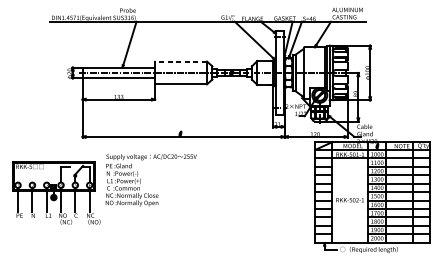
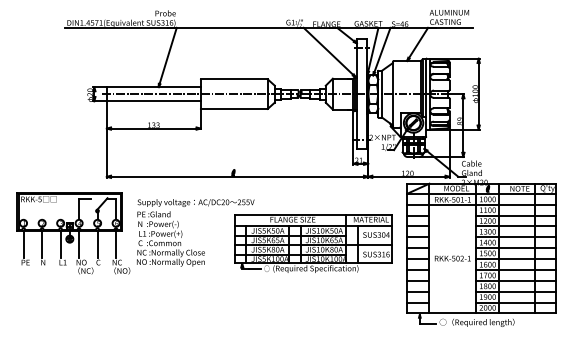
line: (180, 61) -> (233, 79), dashed -> solid
part: (242, 188) -> (313, 243), added
part: (56, 193) -> (73, 233), moved

